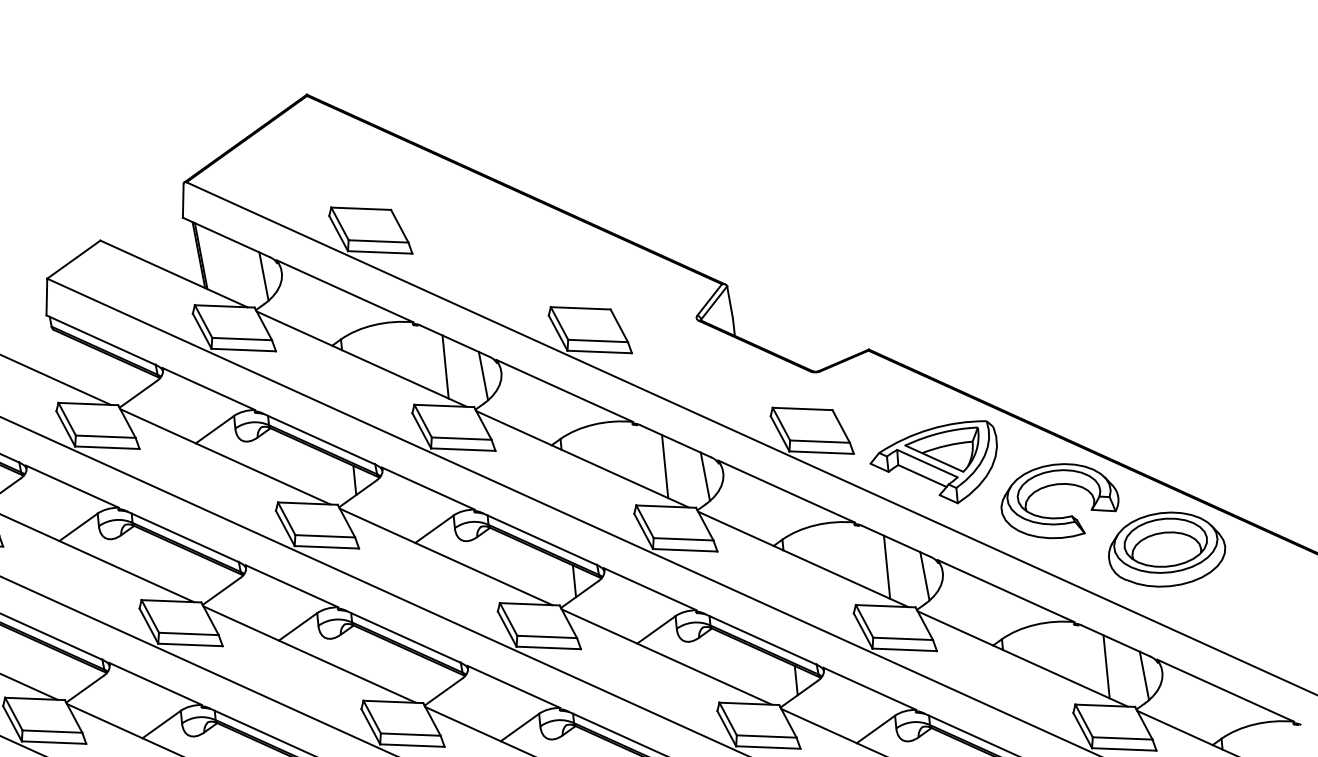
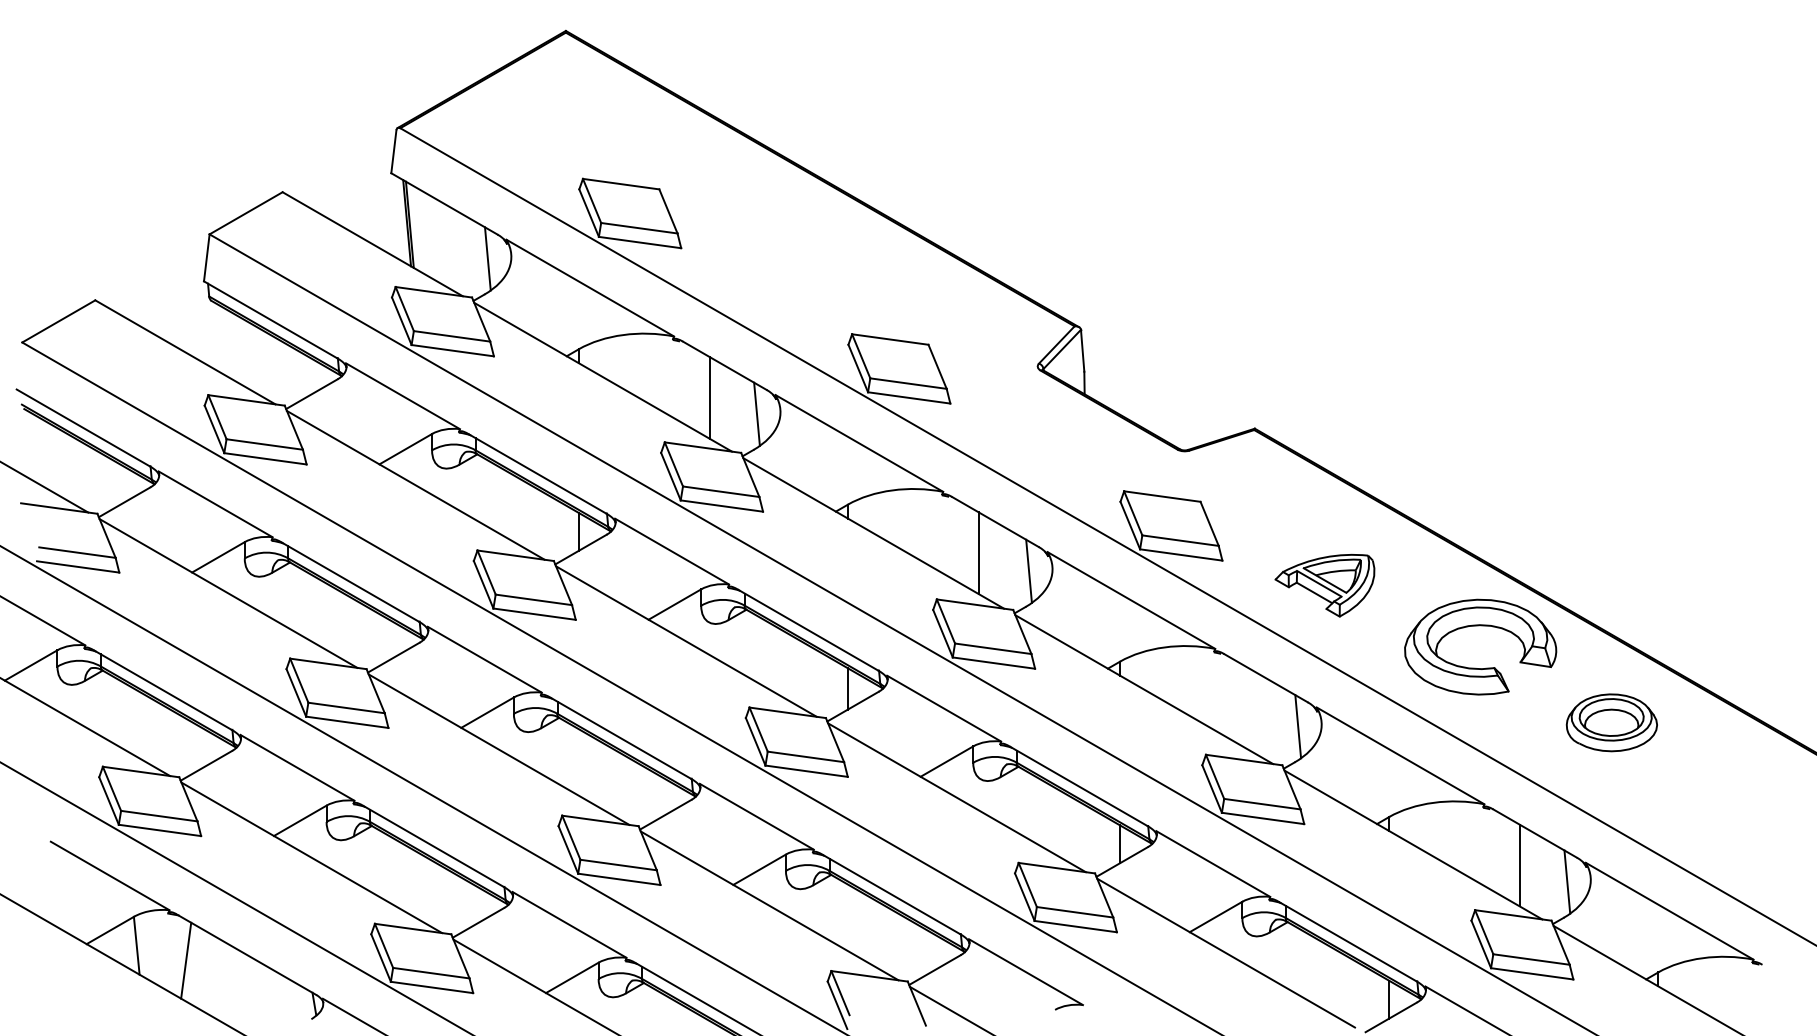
part: (934, 465) -> (1324, 585), size x0.6
part: (1166, 549) -> (1611, 722), size x0.6
line: (886, 567) -> (1250, 710), removed

